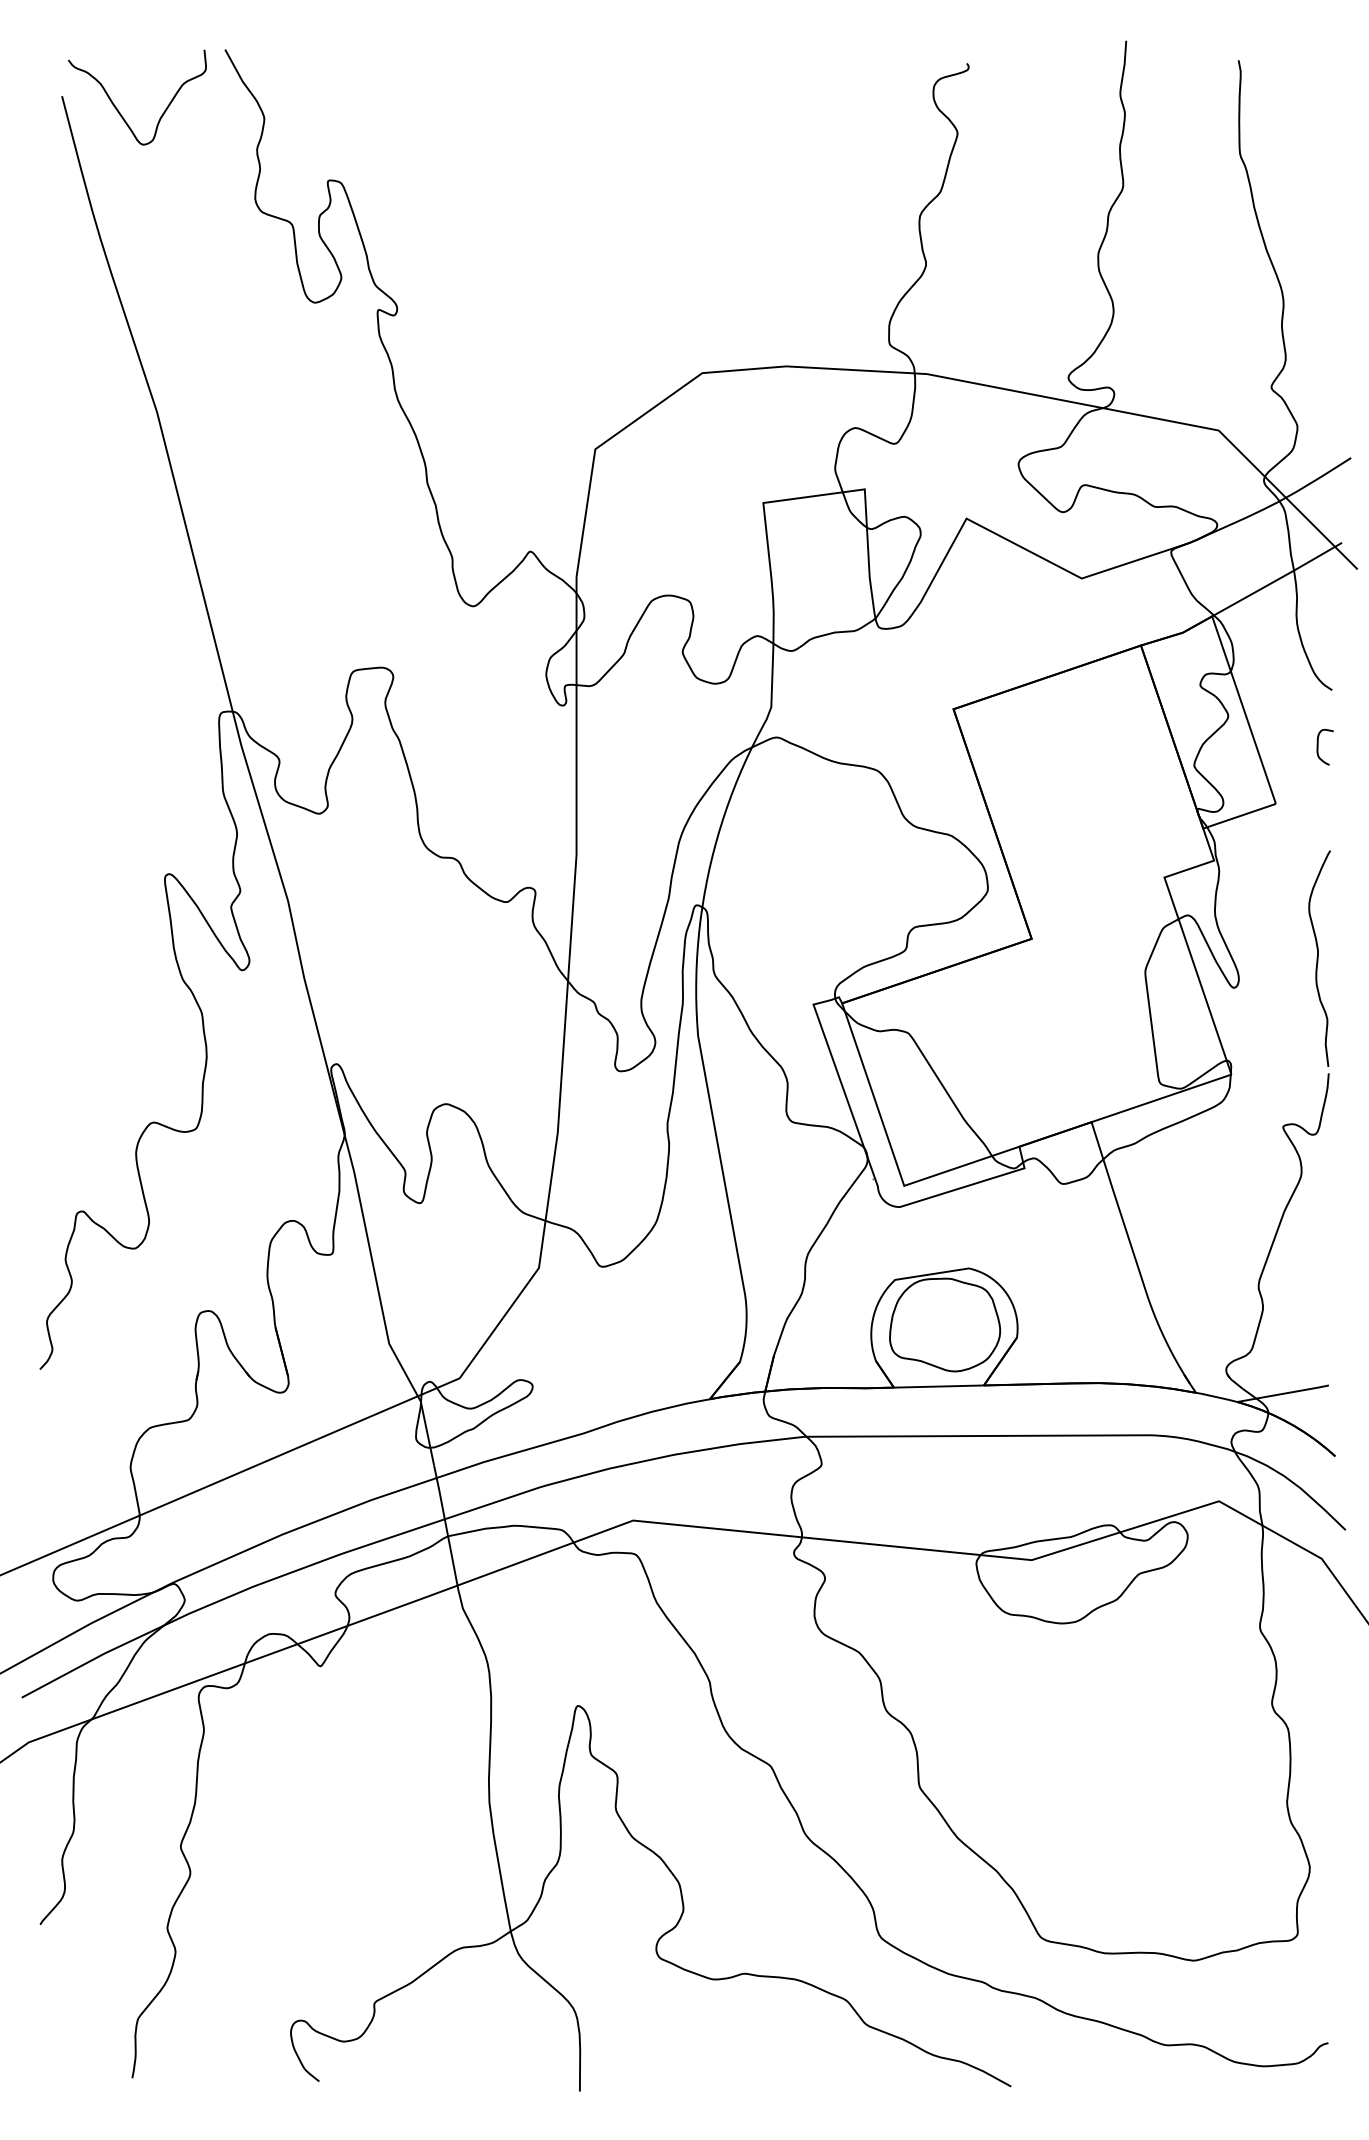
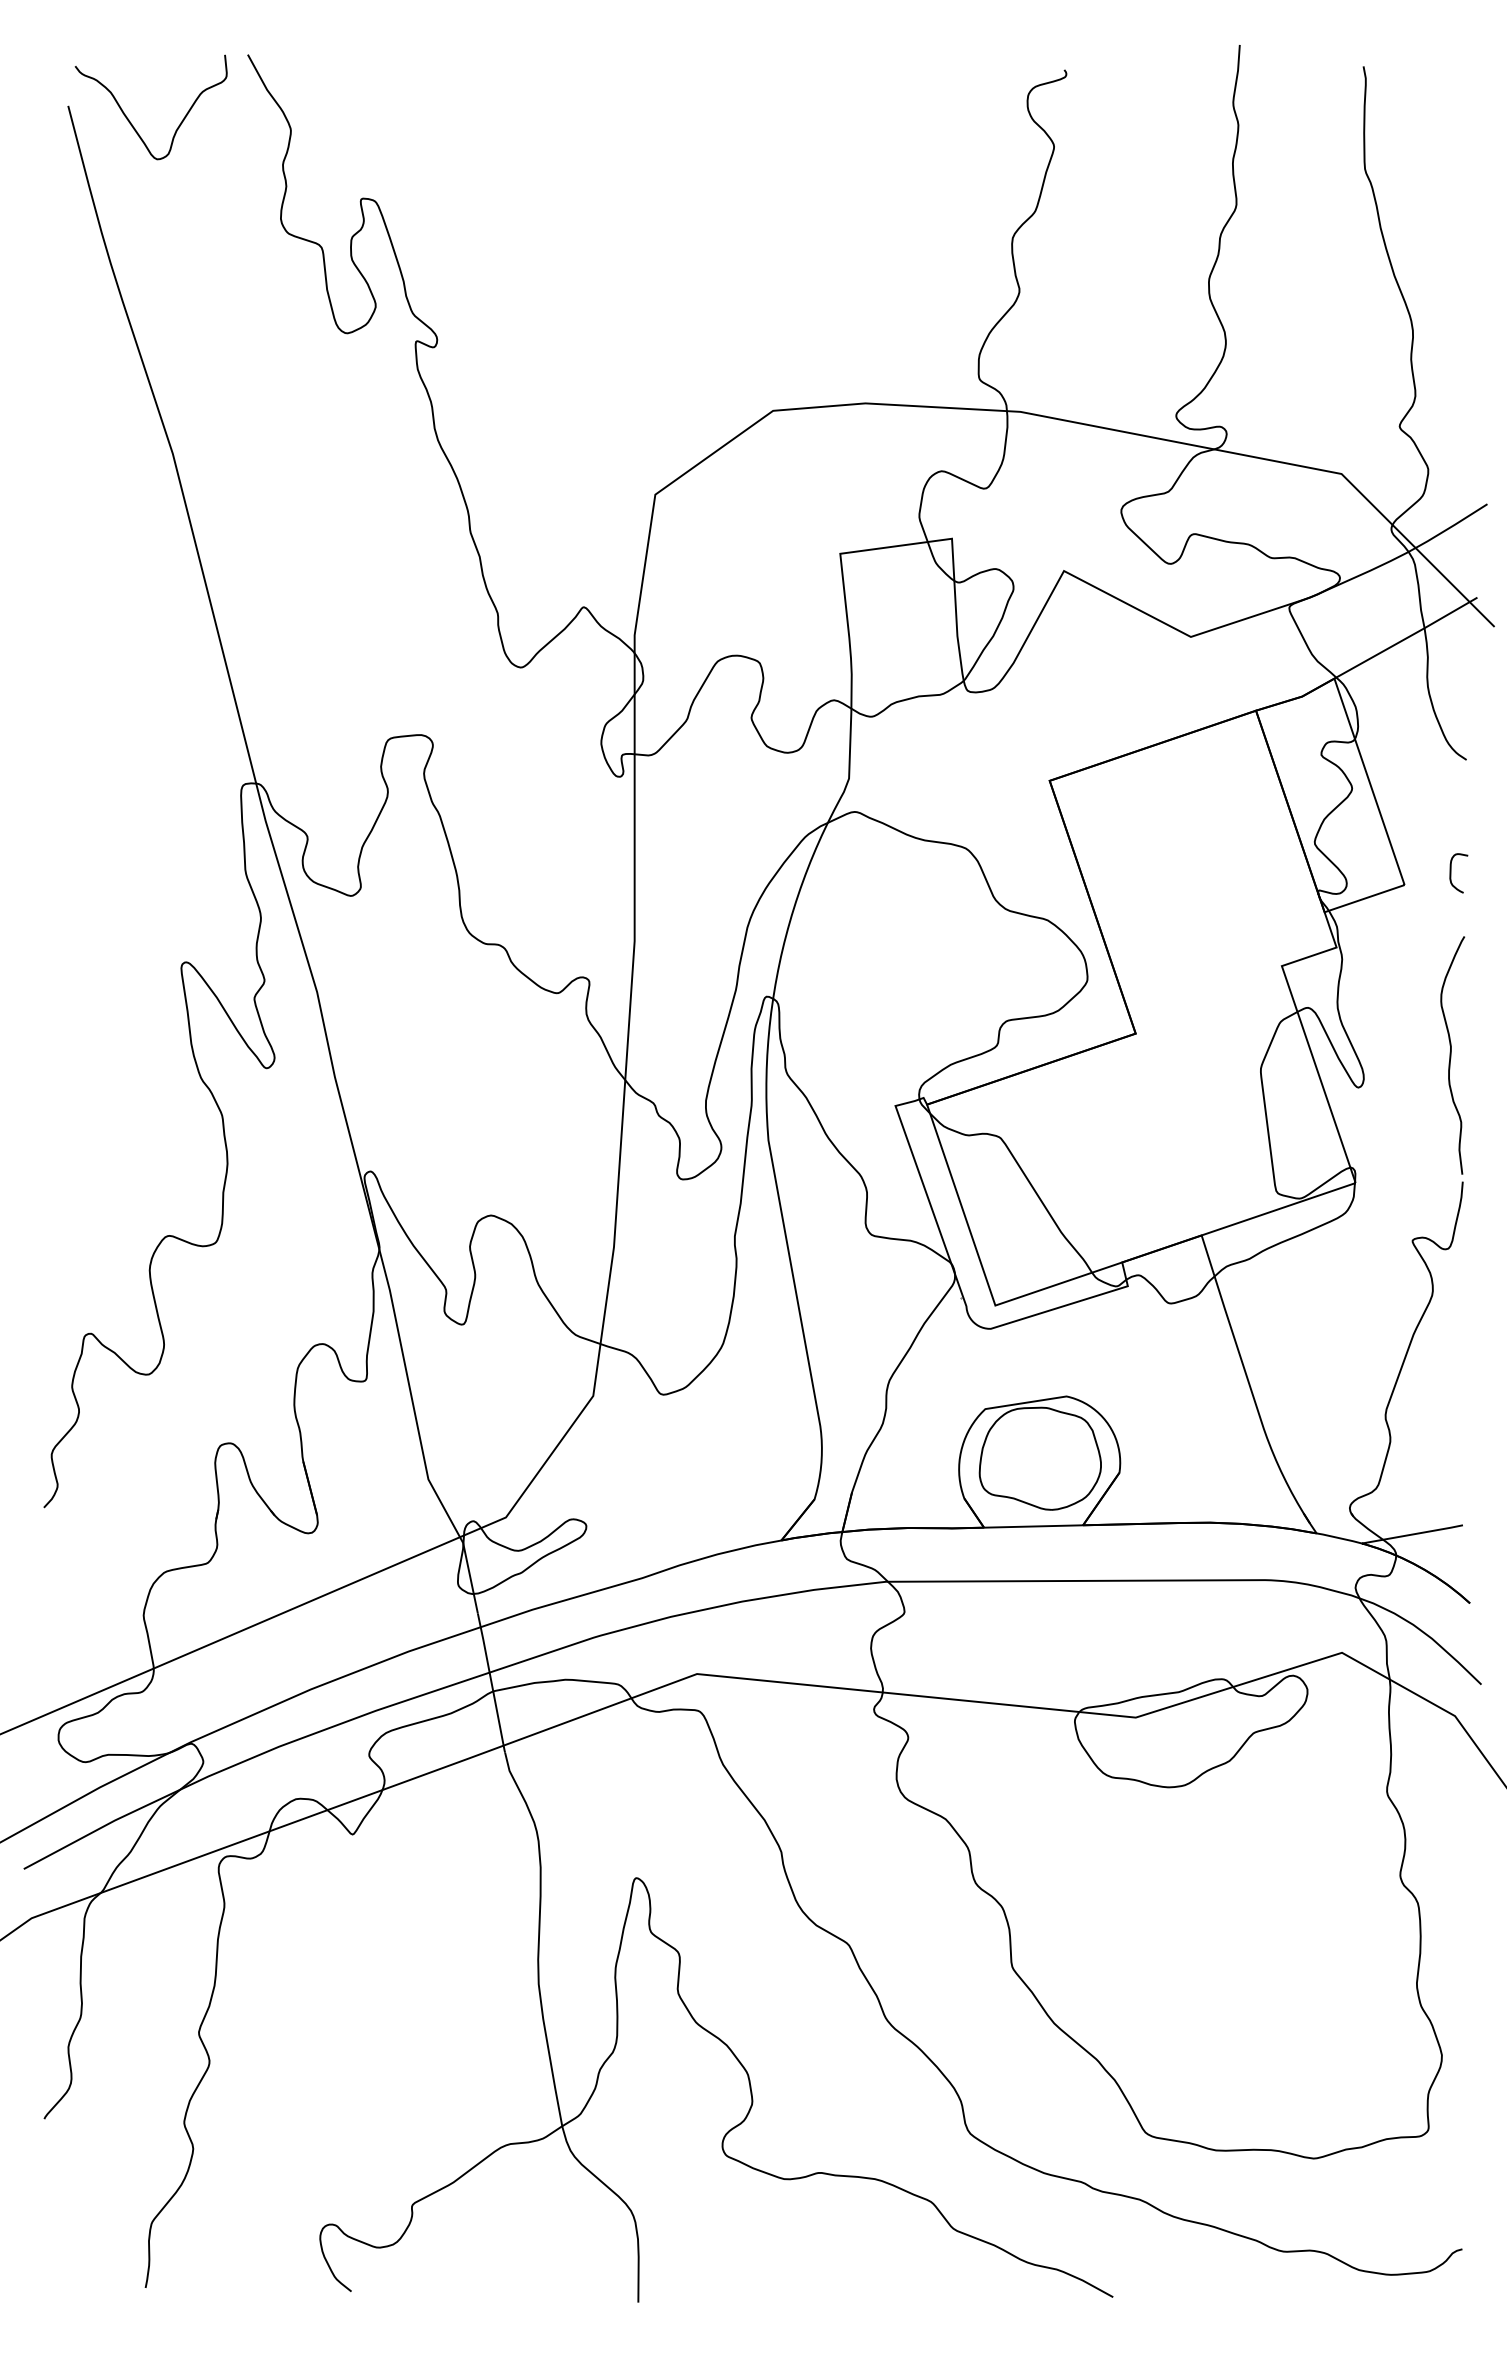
curve: (1318, 746) -> (1451, 872), moved

